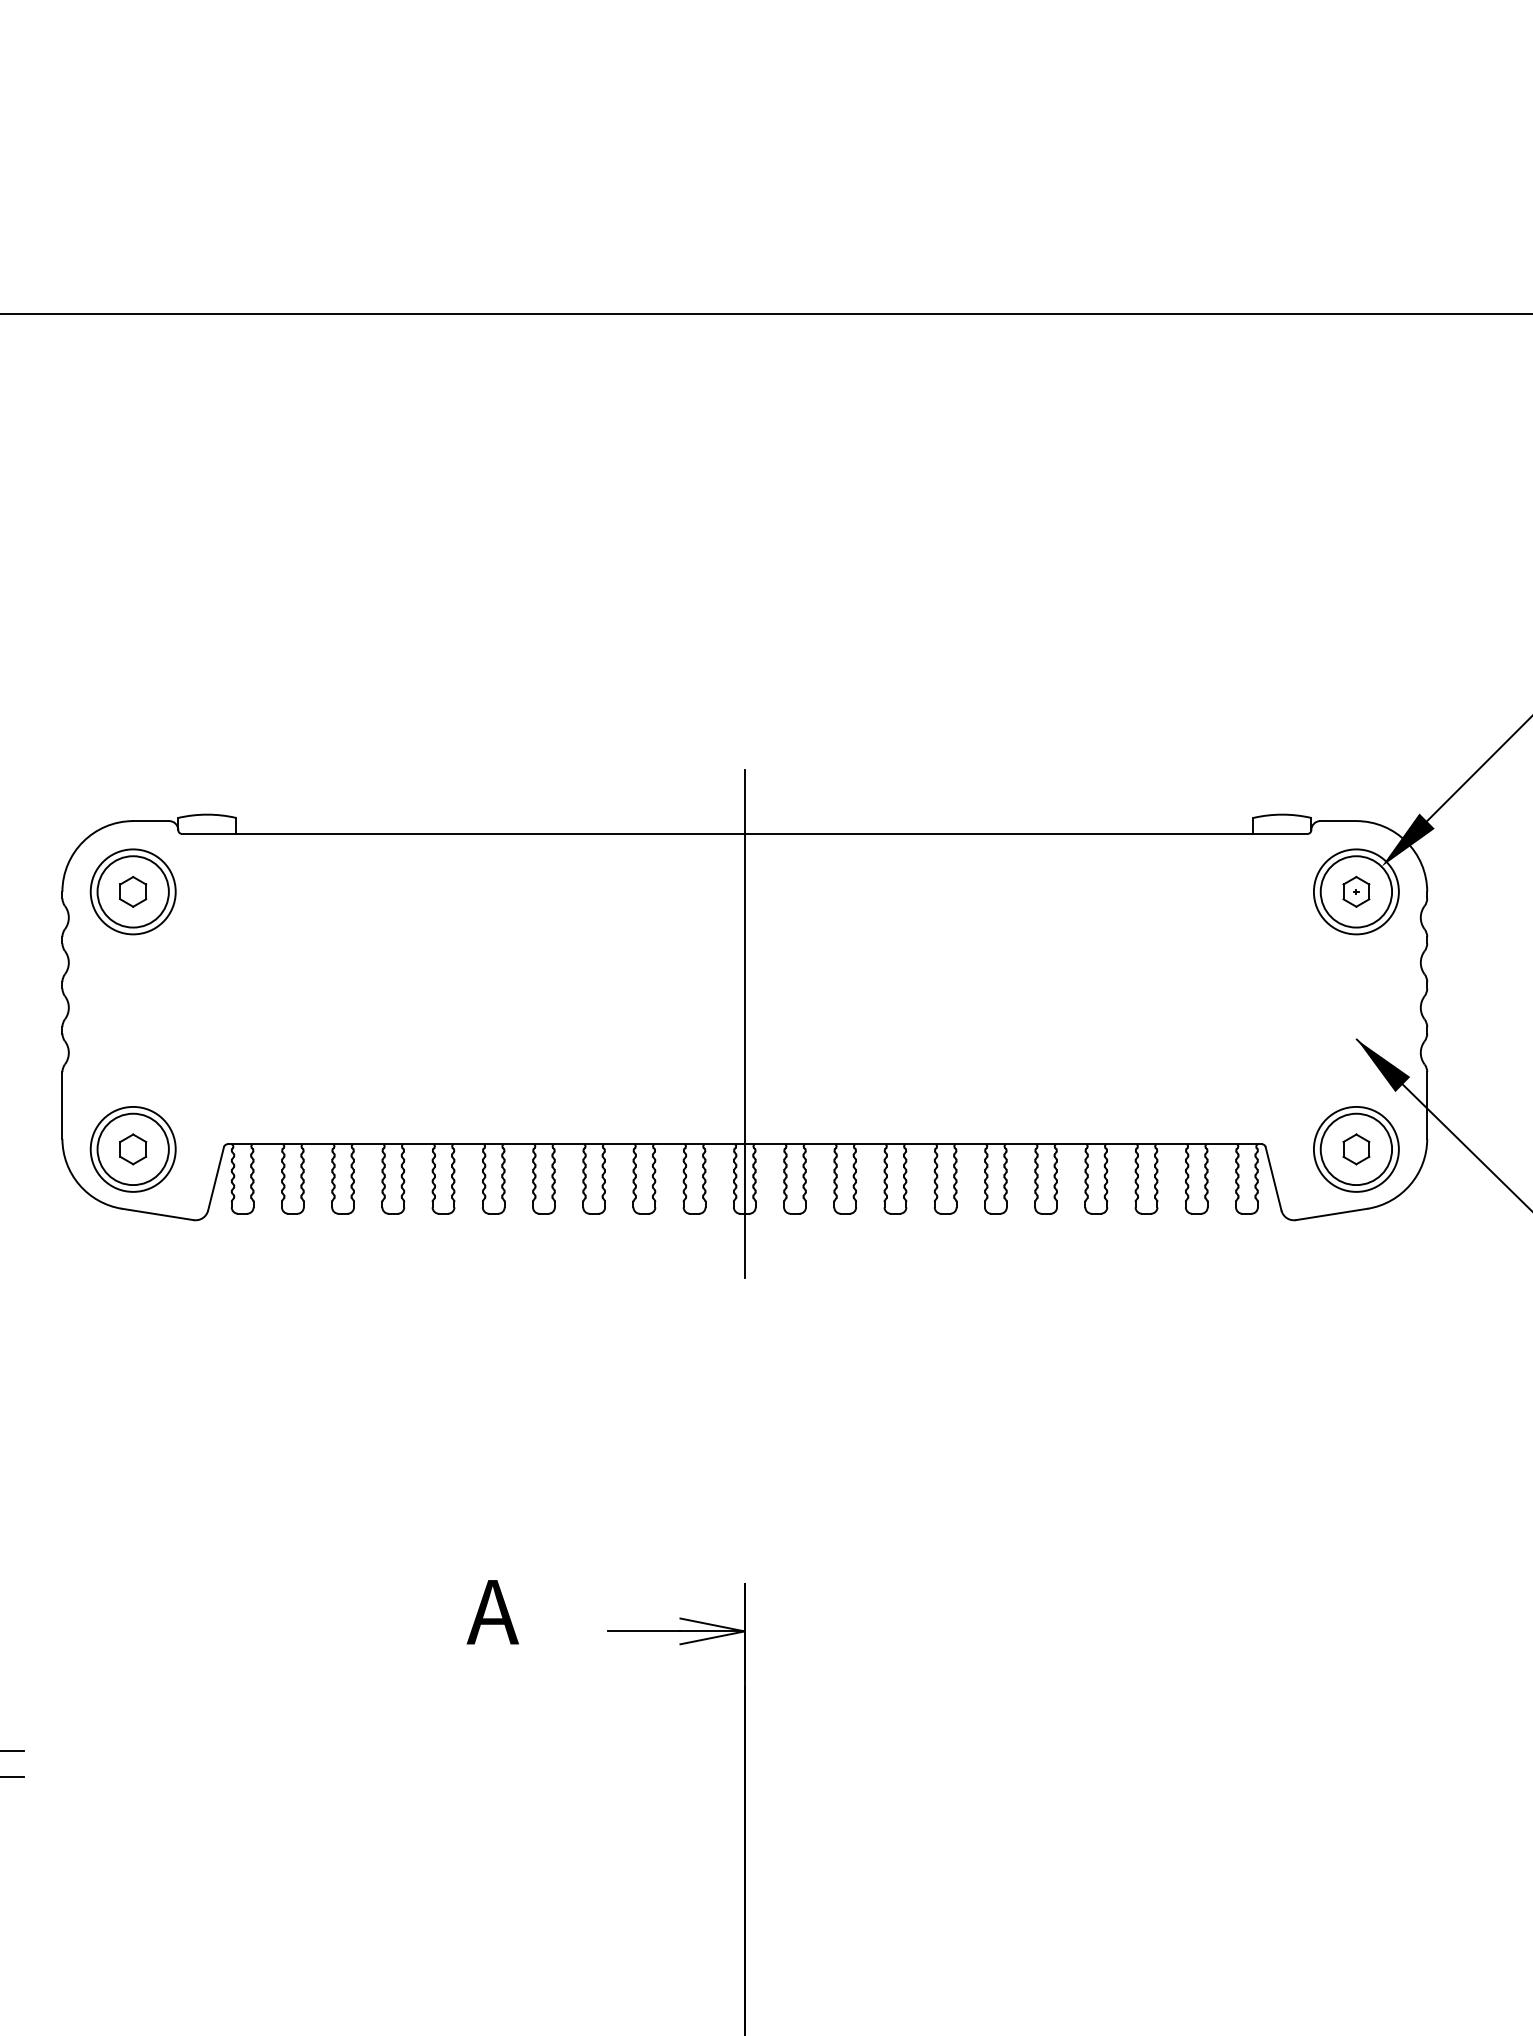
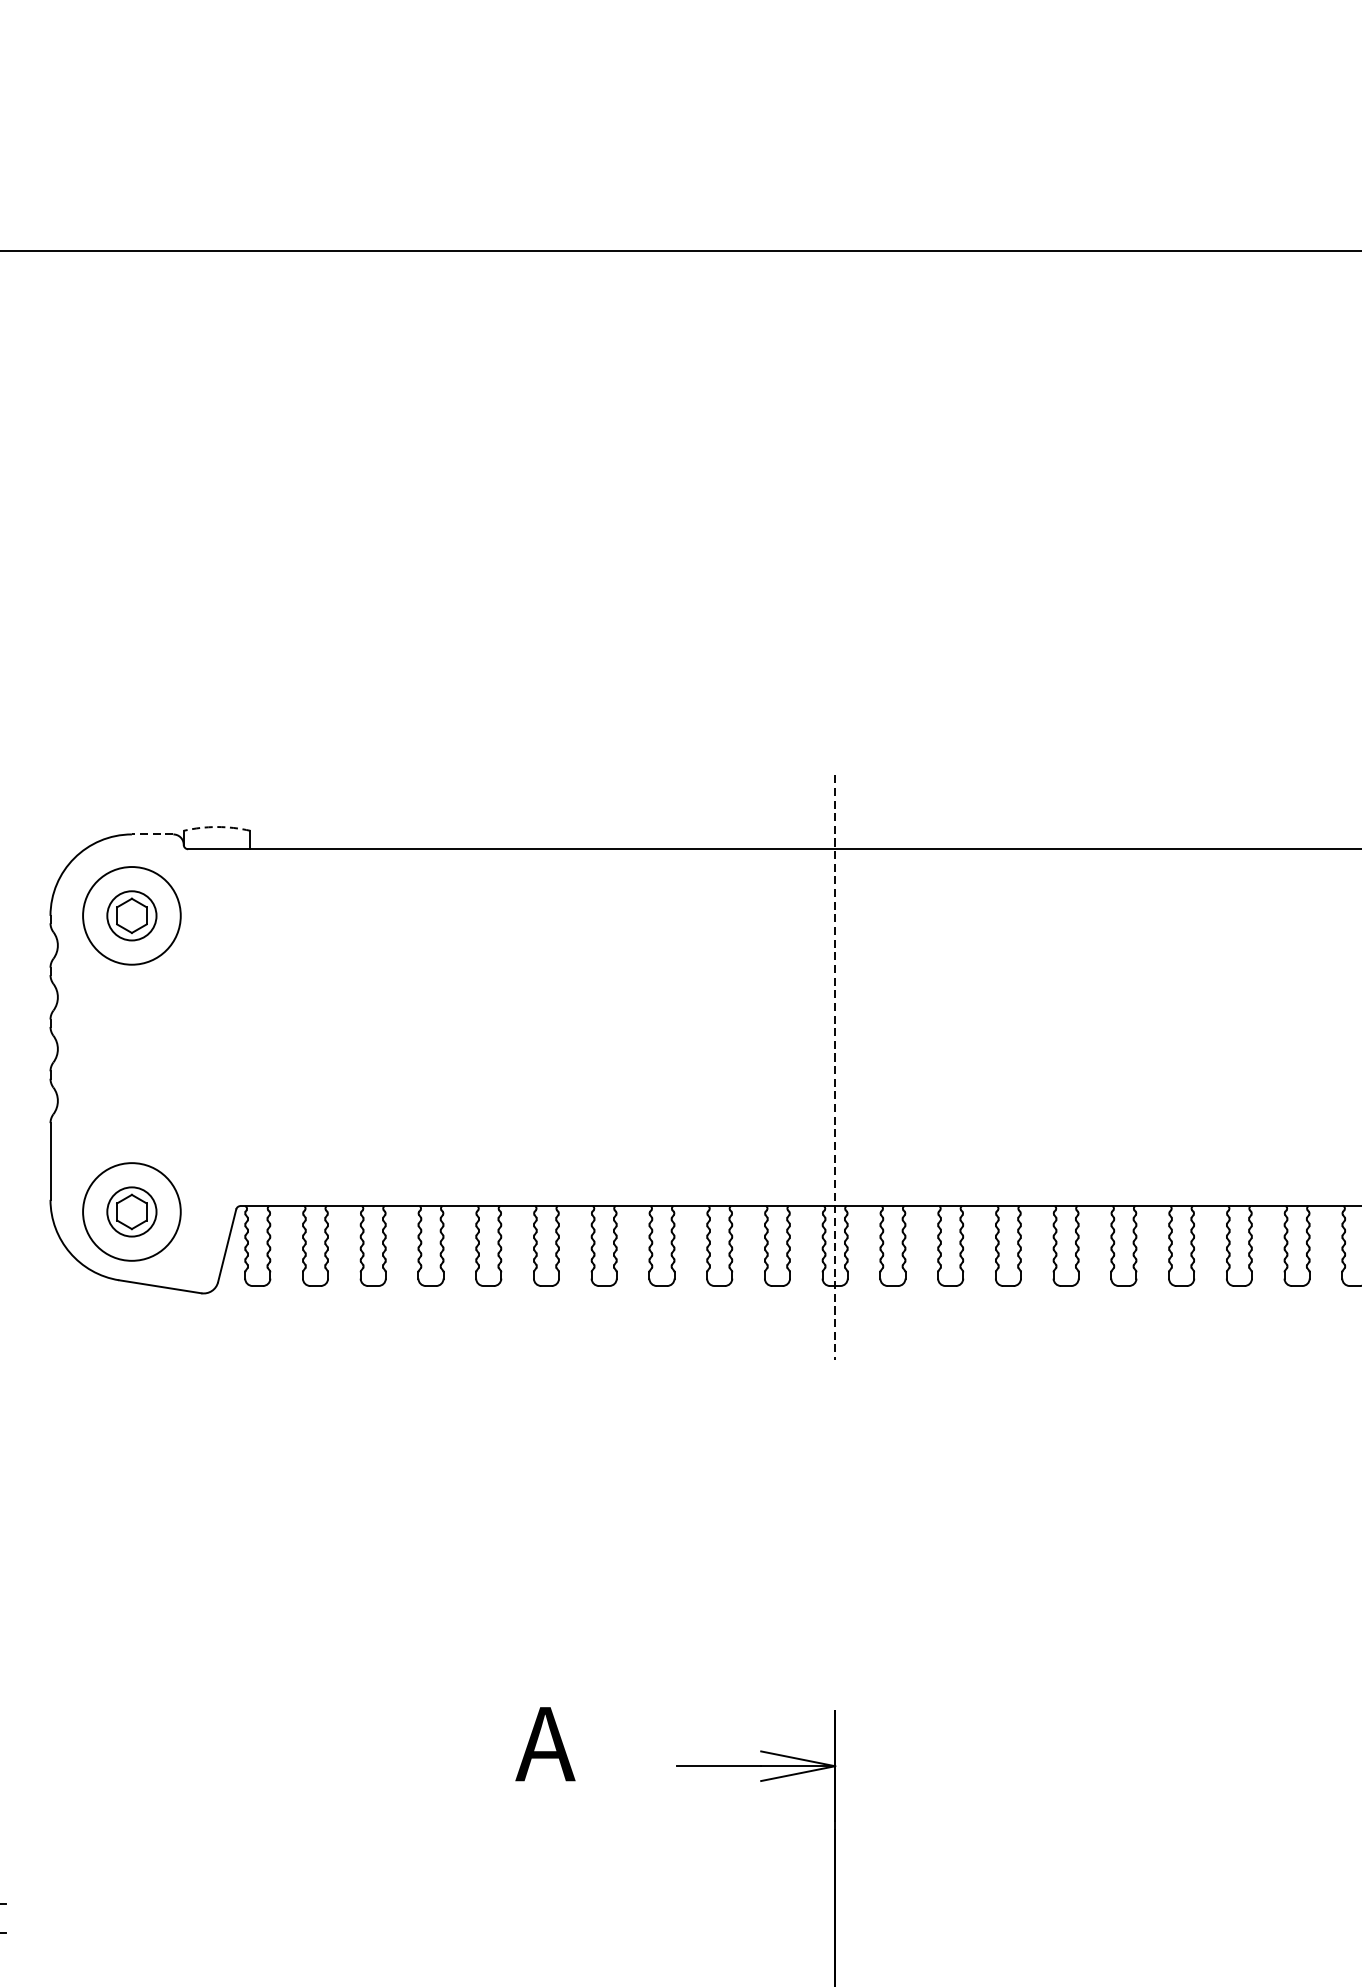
arc: (207, 814) -> (217, 826), solid -> dashed
line: (150, 821) -> (151, 834), solid -> dashed
circle: (132, 891) -> (131, 915), size x0.6
line: (744, 1024) -> (834, 1068), solid -> dashed
circle: (132, 1149) -> (131, 1212), size x0.6

